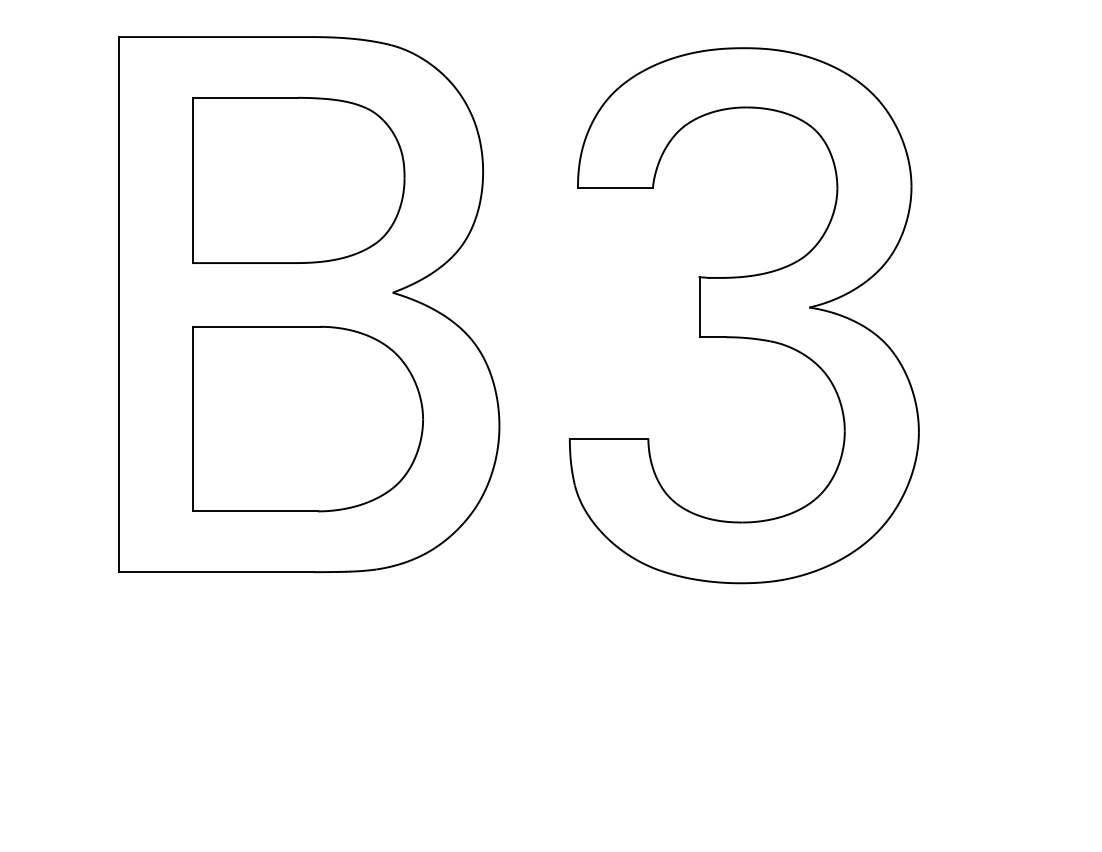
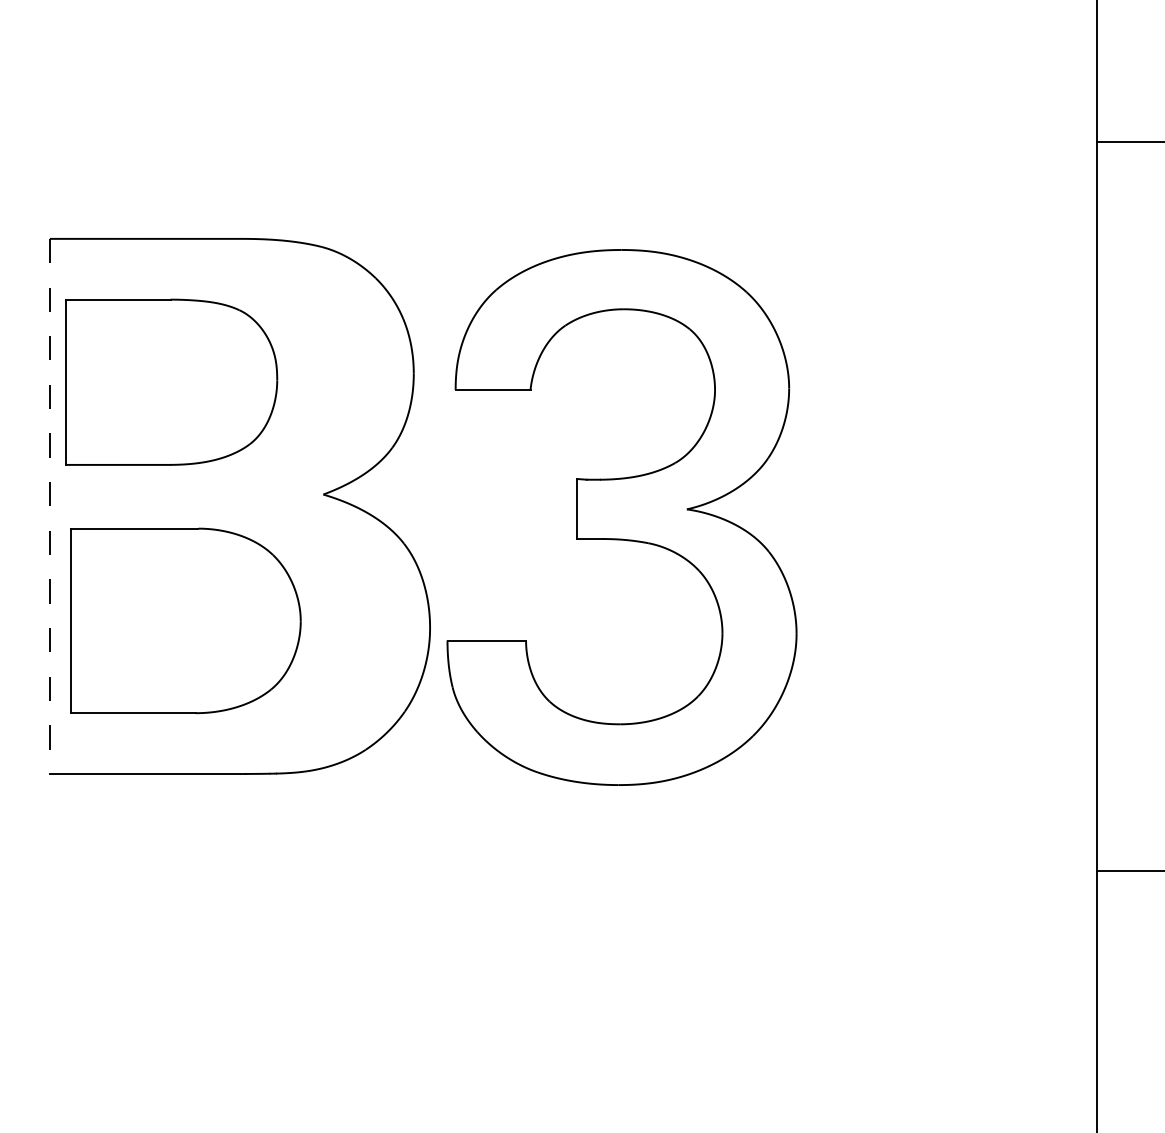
part: (298, 179) -> (171, 381), moved
line: (118, 304) -> (49, 506), solid -> dashed
part: (743, 315) -> (621, 517), moved
part: (307, 418) -> (185, 620), moved

